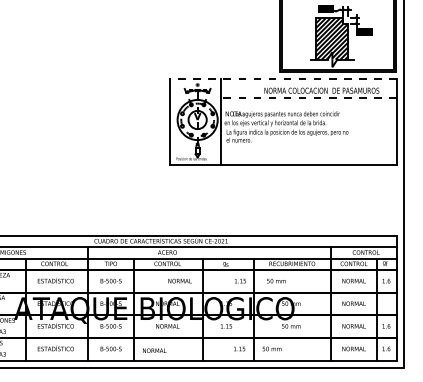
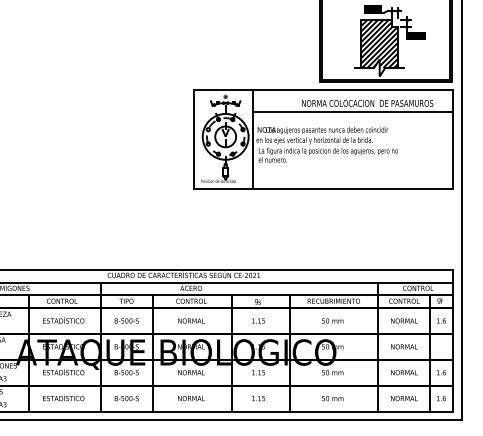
line: (283, 79) -> (323, 90), dashed -> solid
line: (308, 97) -> (352, 111), dashed -> solid
text: (180, 280) -> (191, 320), moved
text: (240, 280) -> (258, 320), moved
text: (276, 280) -> (332, 320), moved
text: (239, 348) -> (258, 398), moved
text: (271, 348) -> (332, 398), moved
text: (154, 350) -> (191, 398), moved

